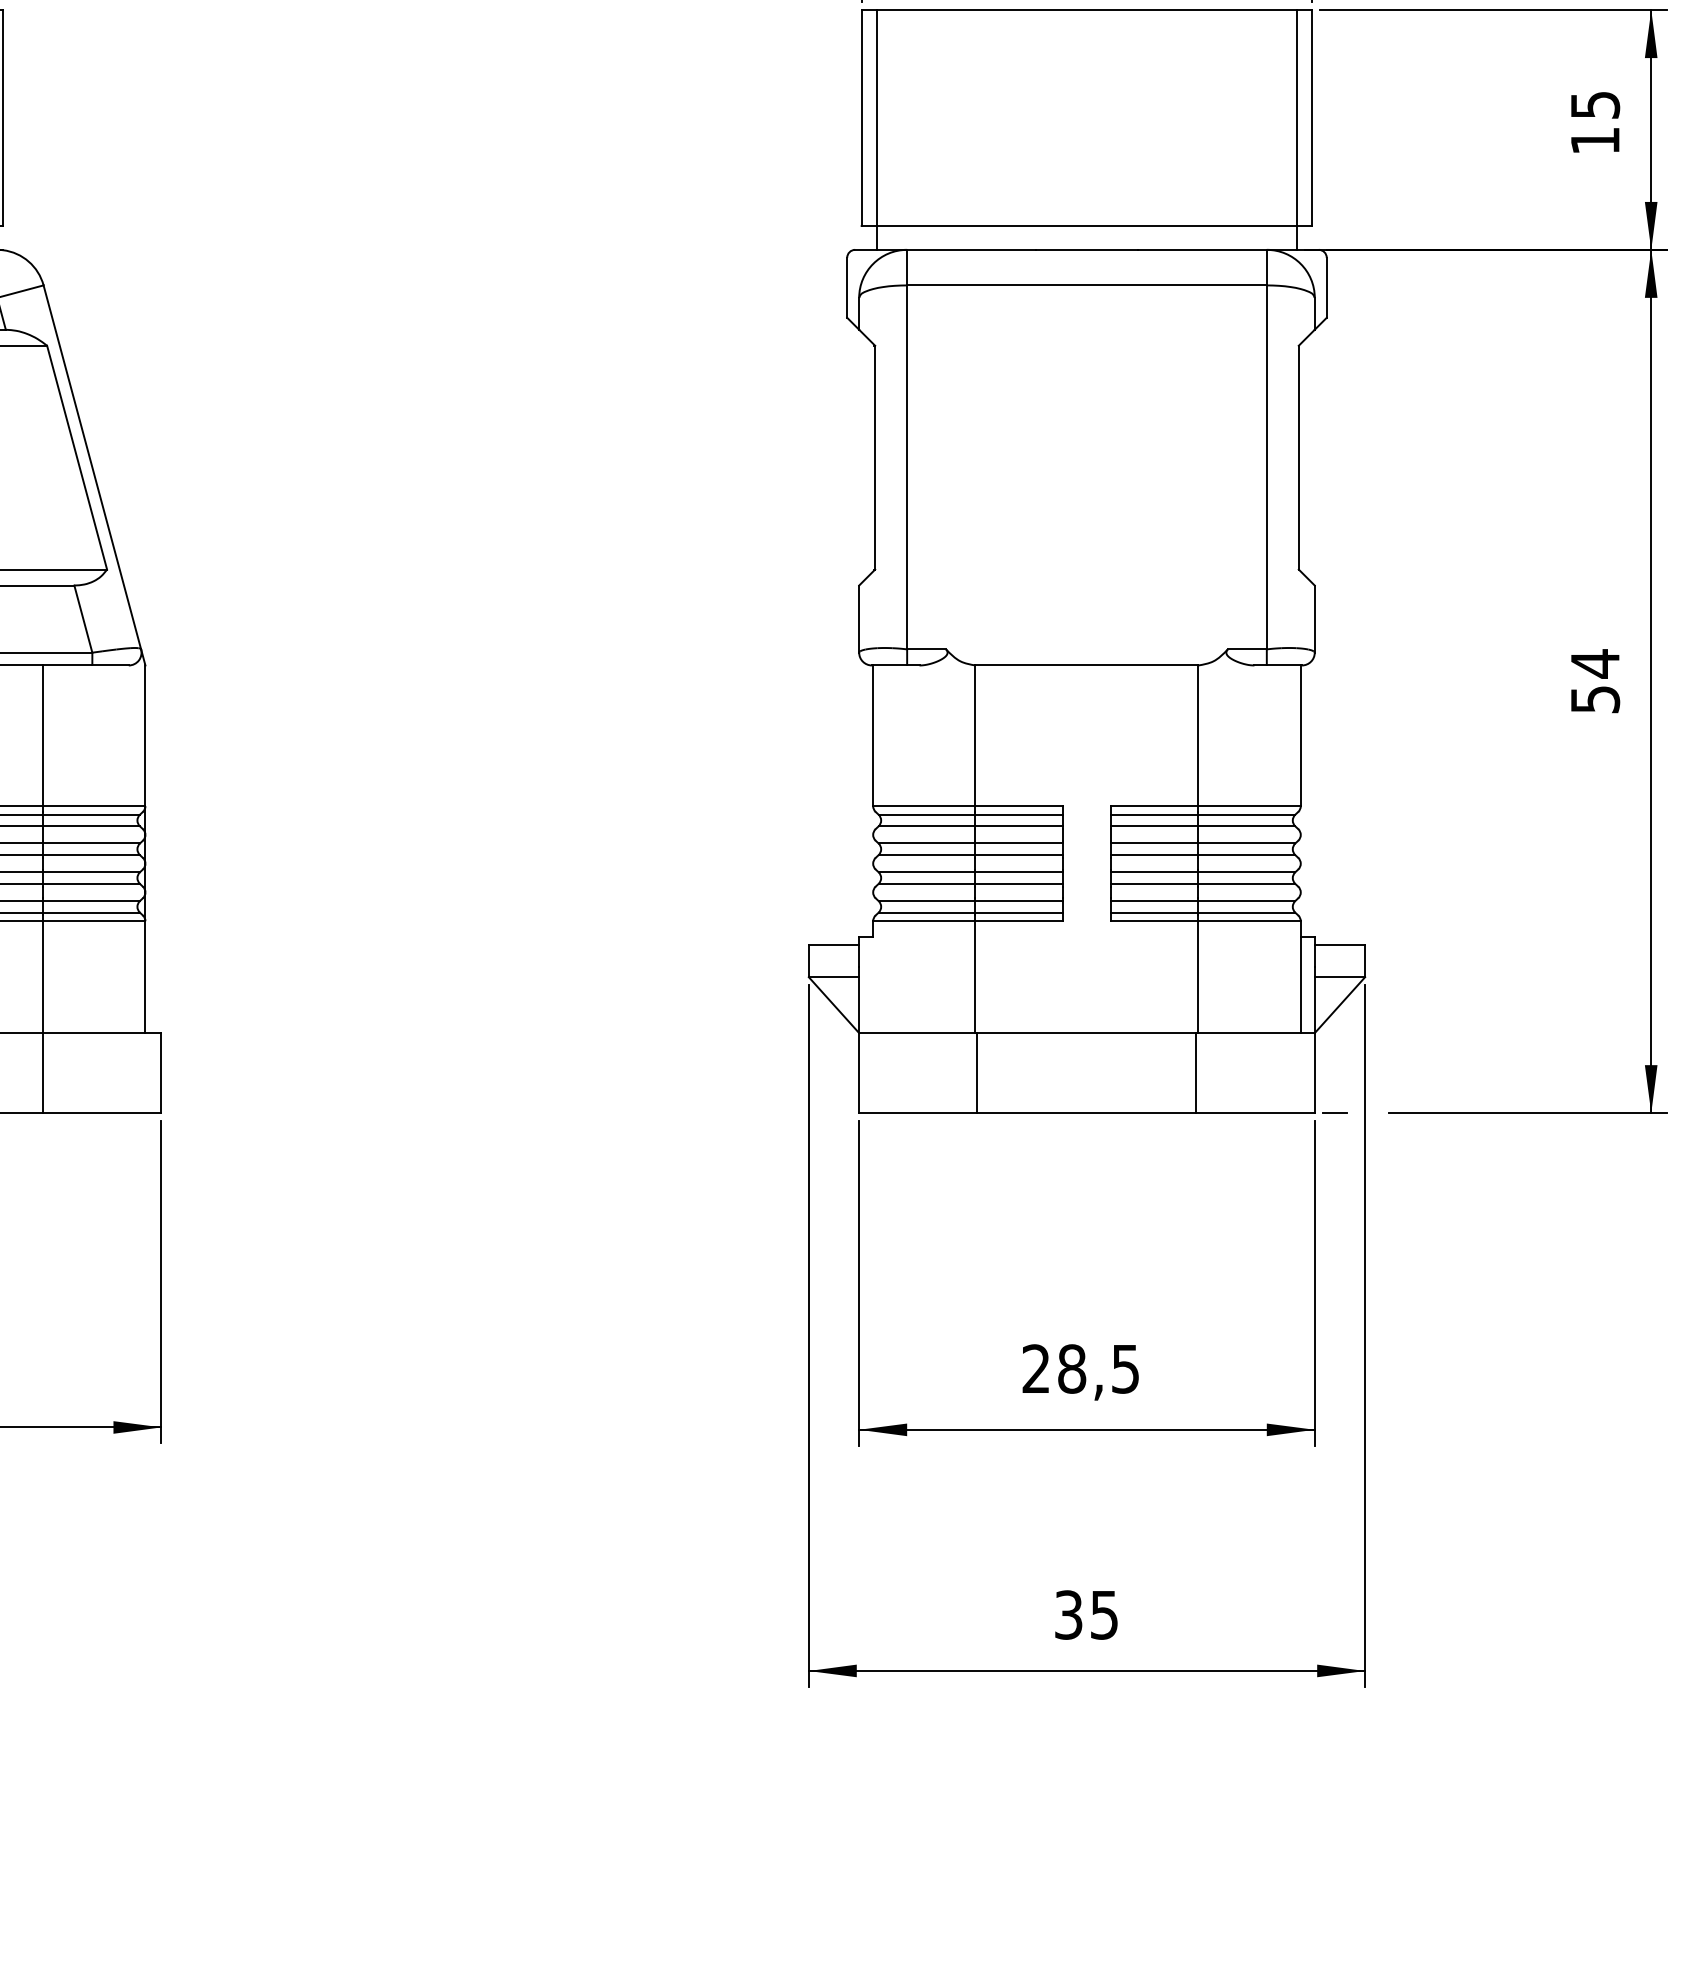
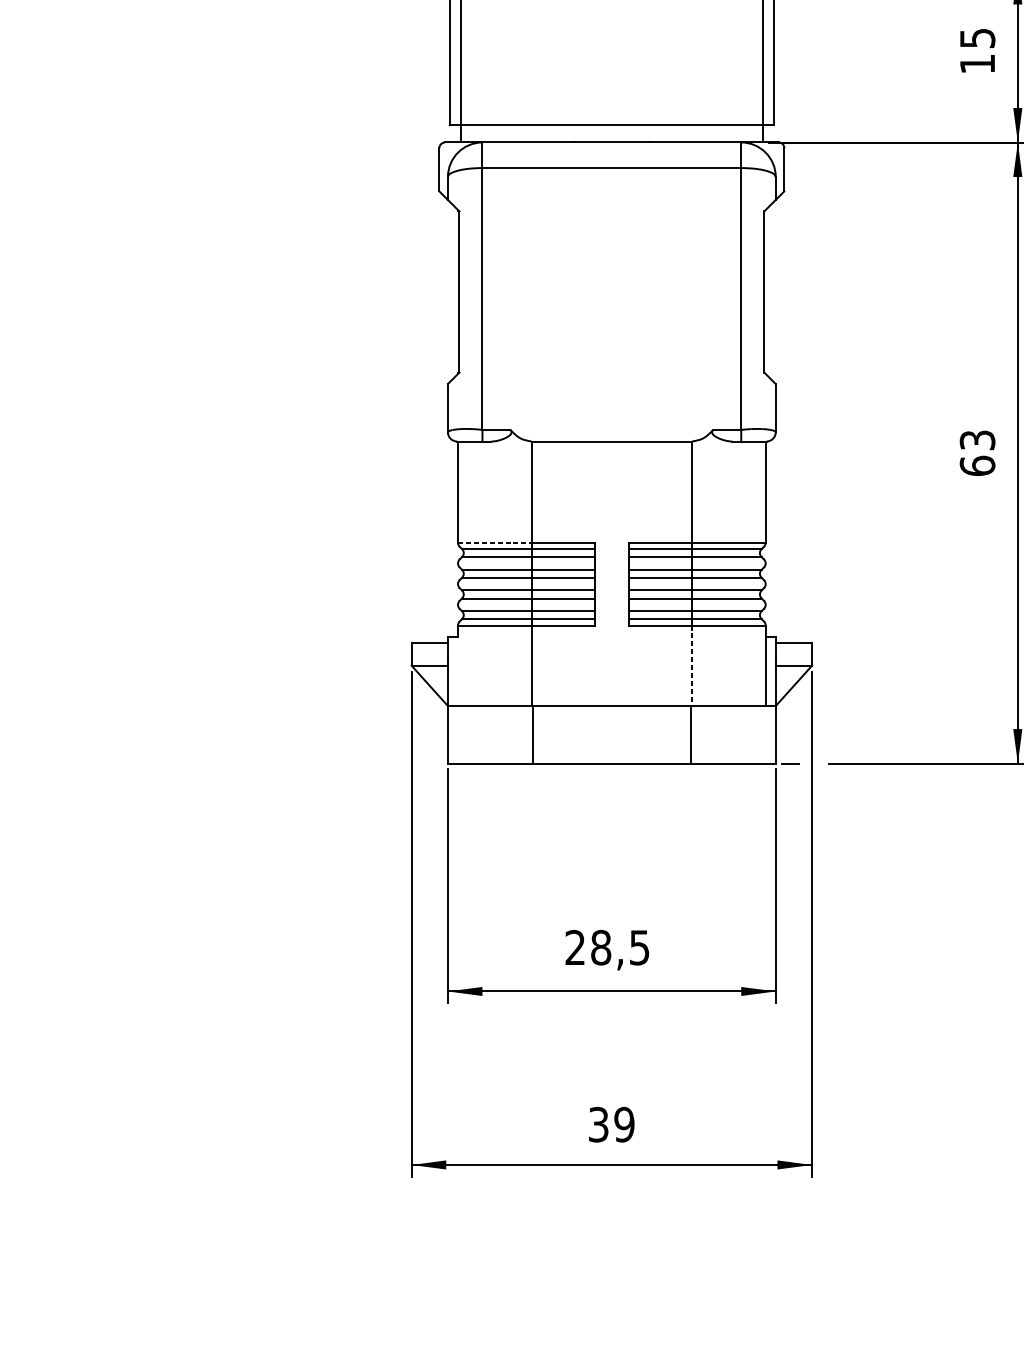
text: (1595, 681) -> (977, 453), 54 -> 63
line: (924, 806) -> (494, 542), solid -> dashed
line: (1198, 977) -> (692, 666), solid -> dashed
text: (1104, 1614) -> (624, 1124), 35 -> 39

